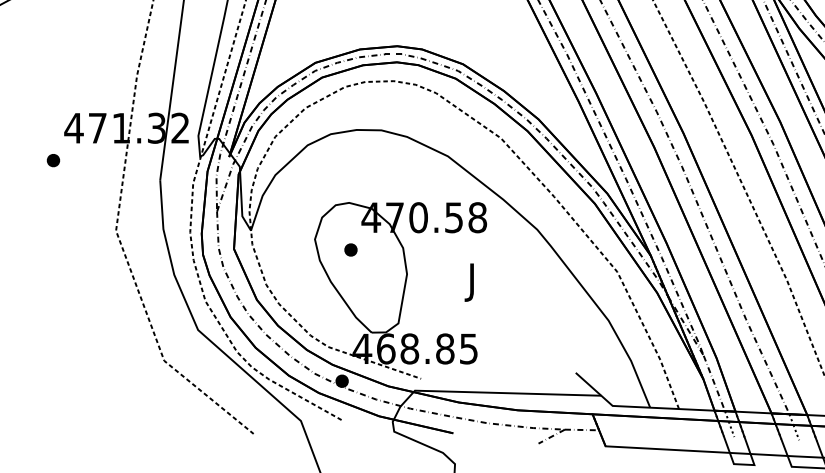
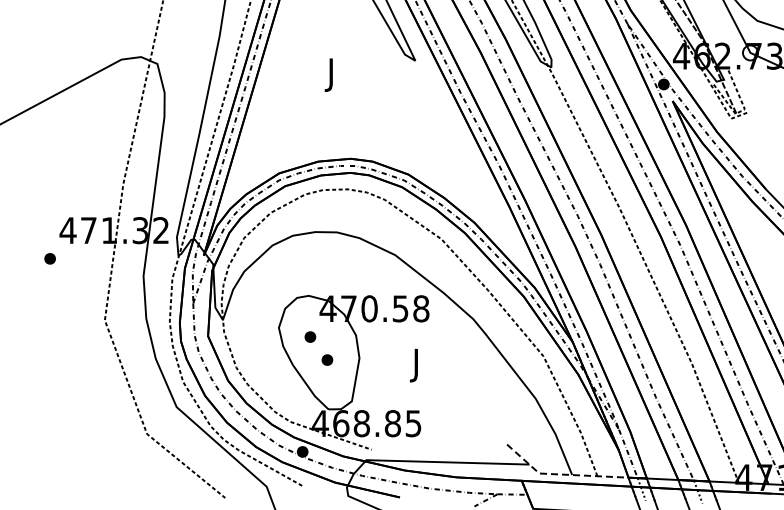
part: (370, 275) -> (327, 359), added
line: (639, 407) -> (562, 474), solid -> dashed

